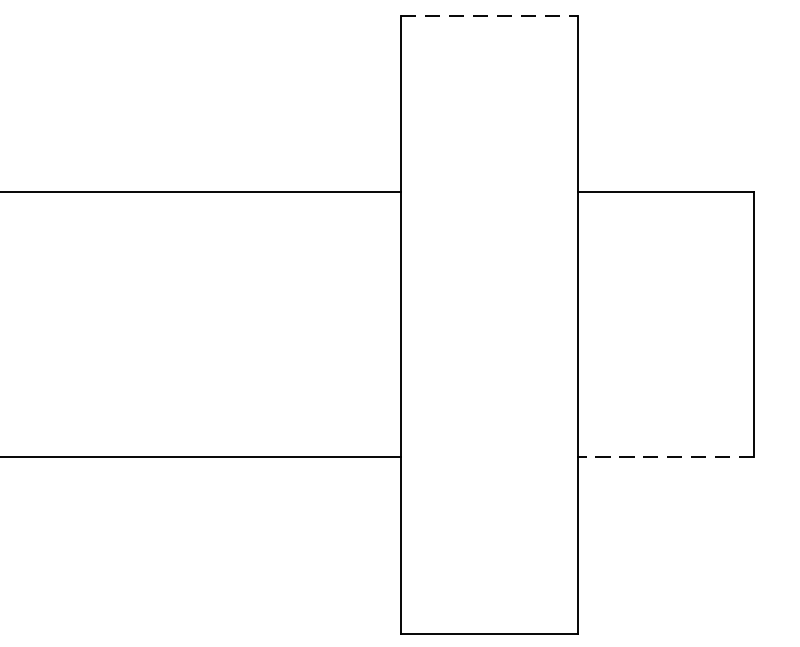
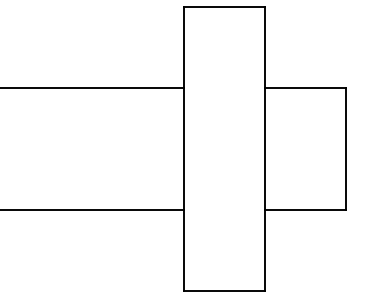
line: (489, 16) -> (224, 7), dashed -> solid
line: (665, 456) -> (305, 209), dashed -> solid

